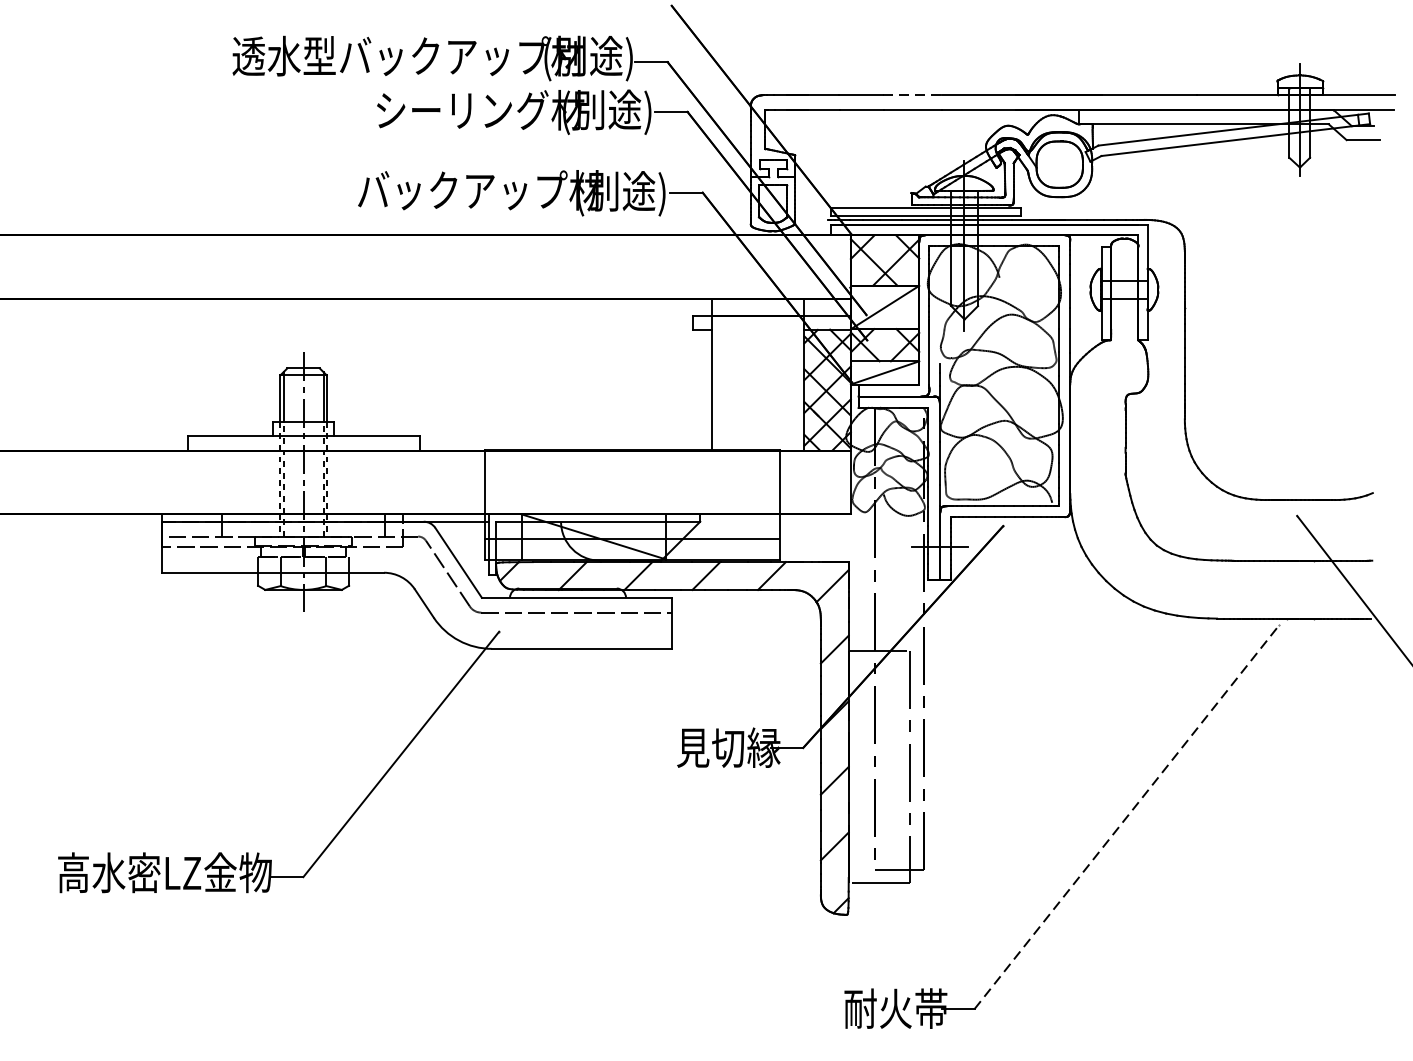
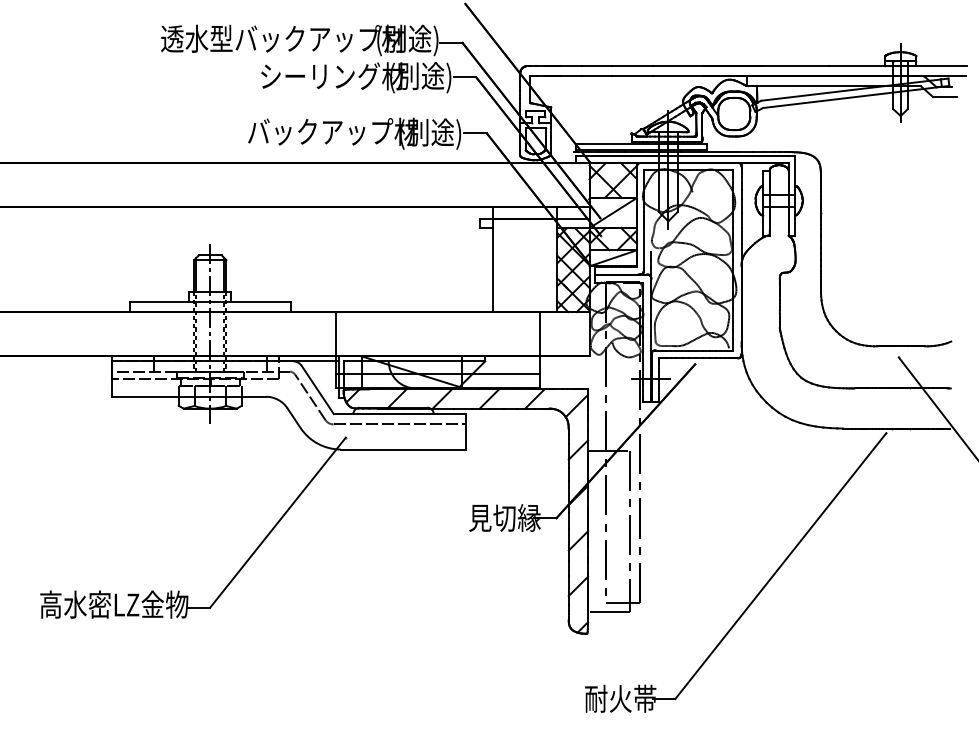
line: (912, 94) -> (632, 65), dashed -> solid
line: (1126, 817) -> (780, 566), dashed -> solid

